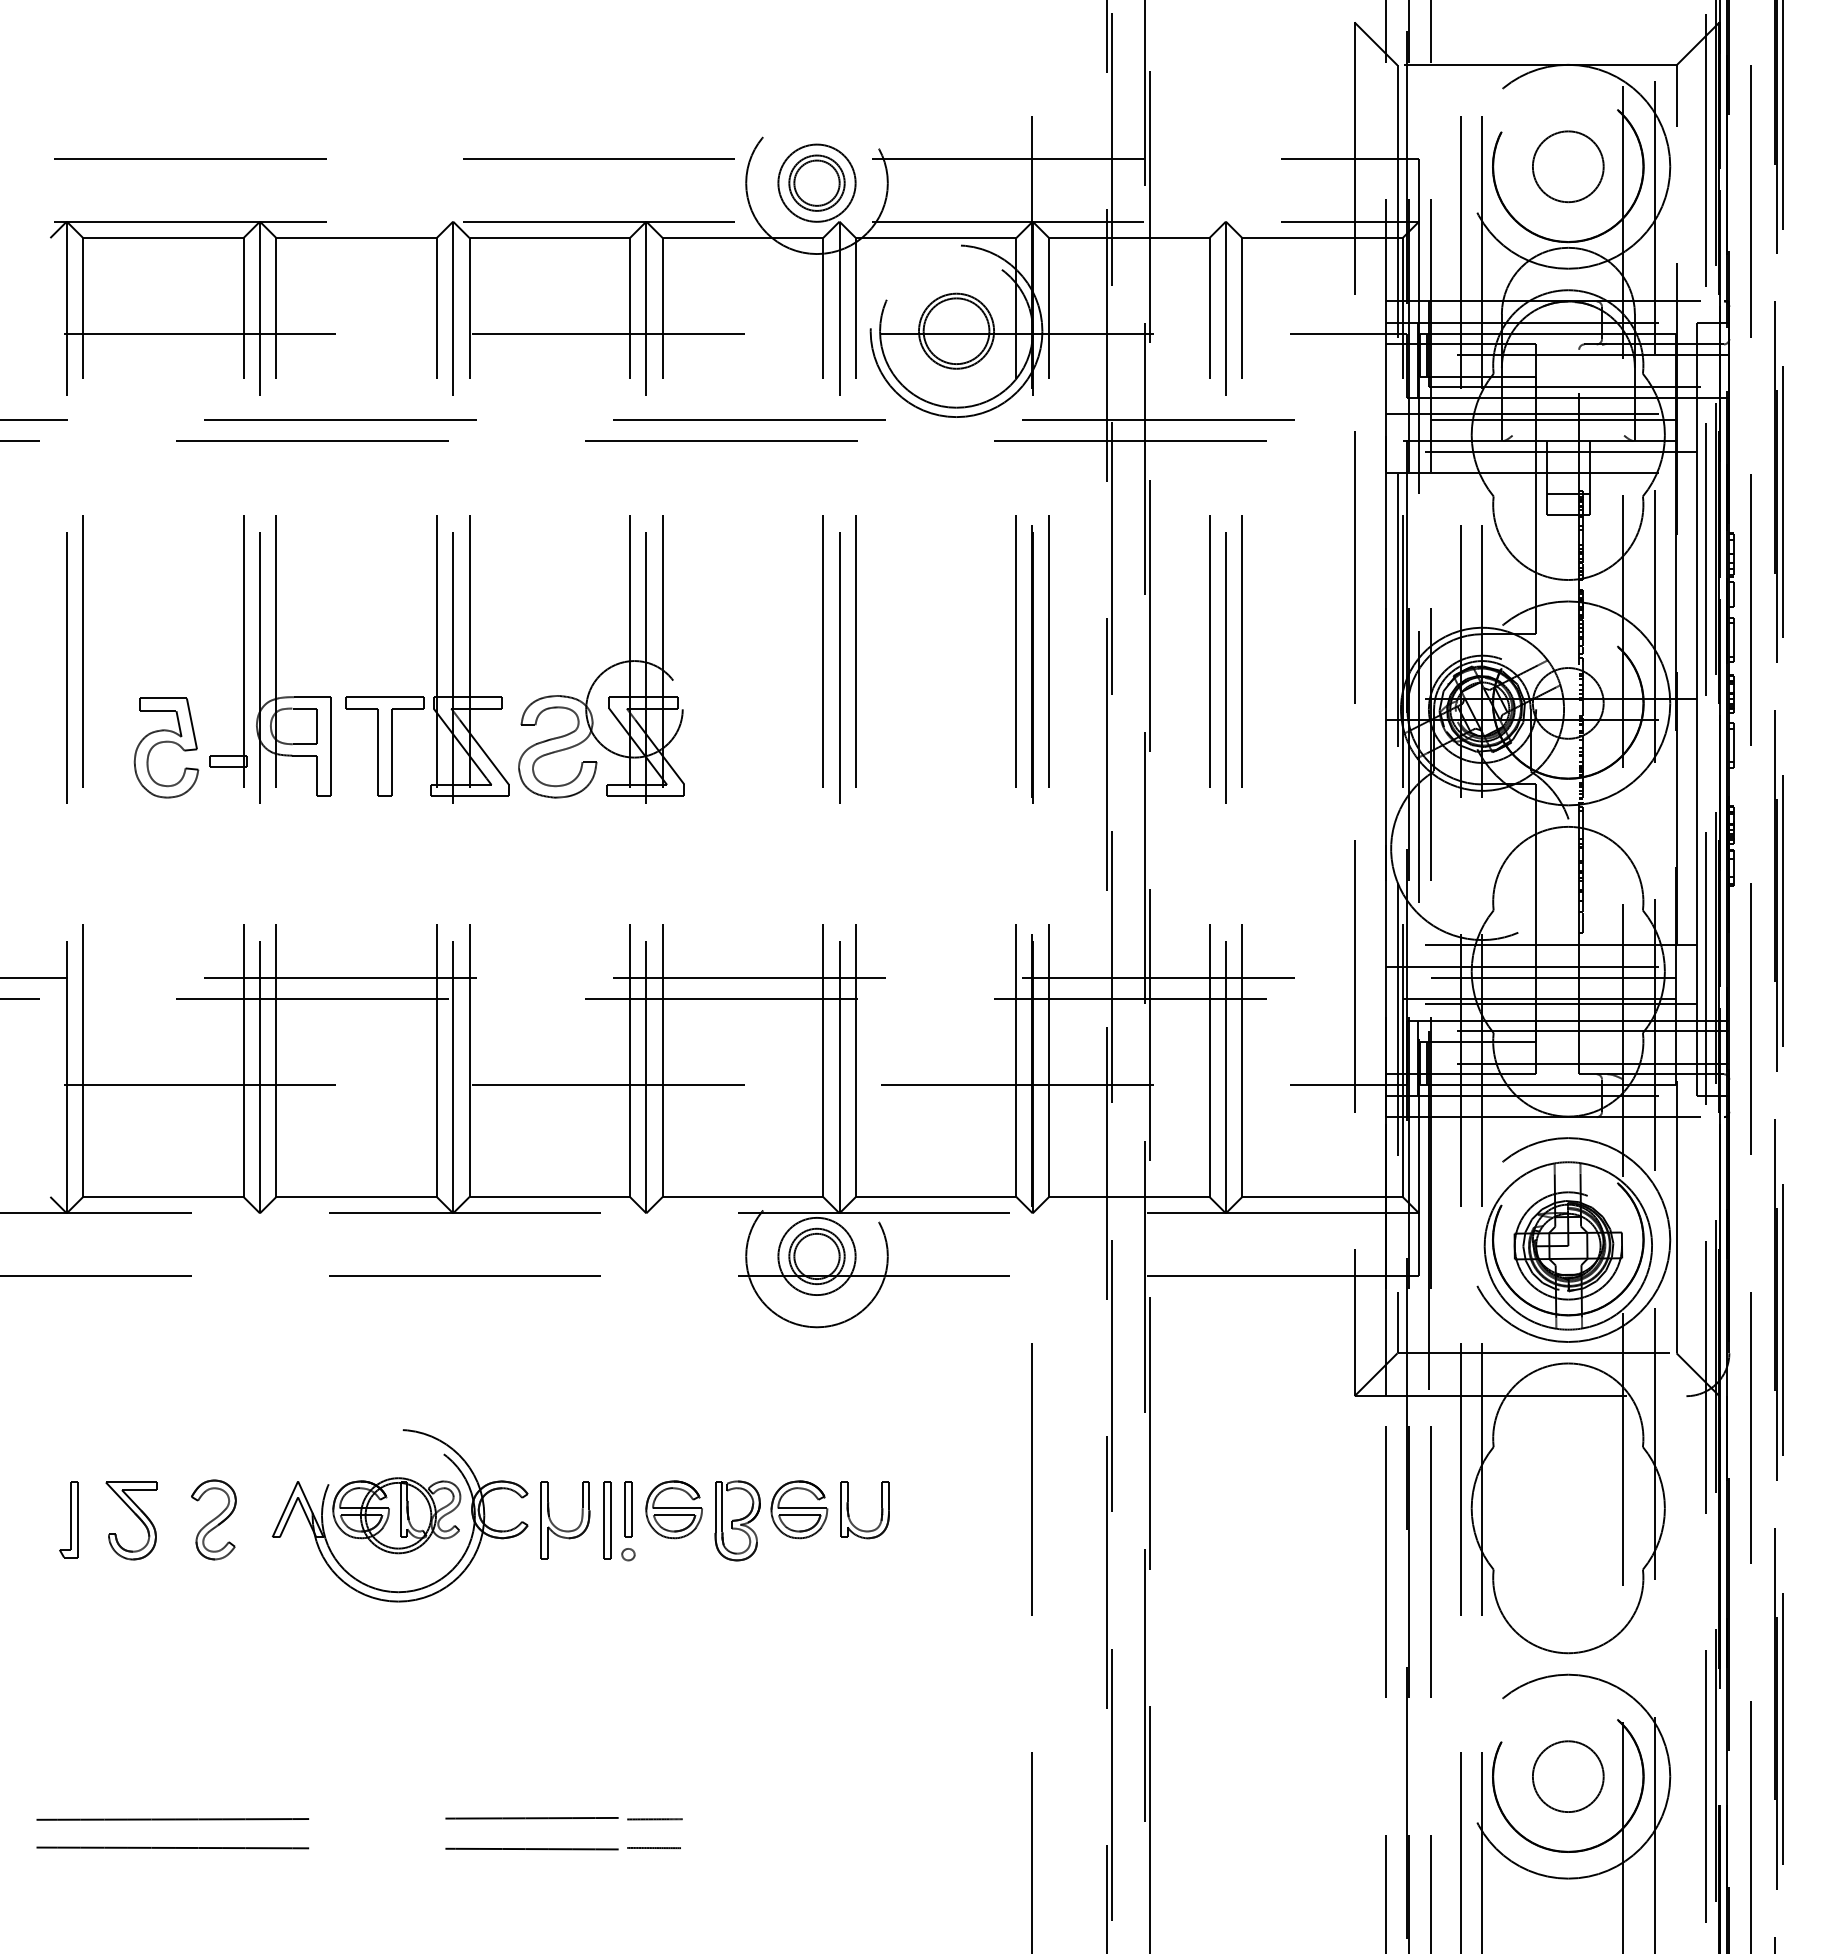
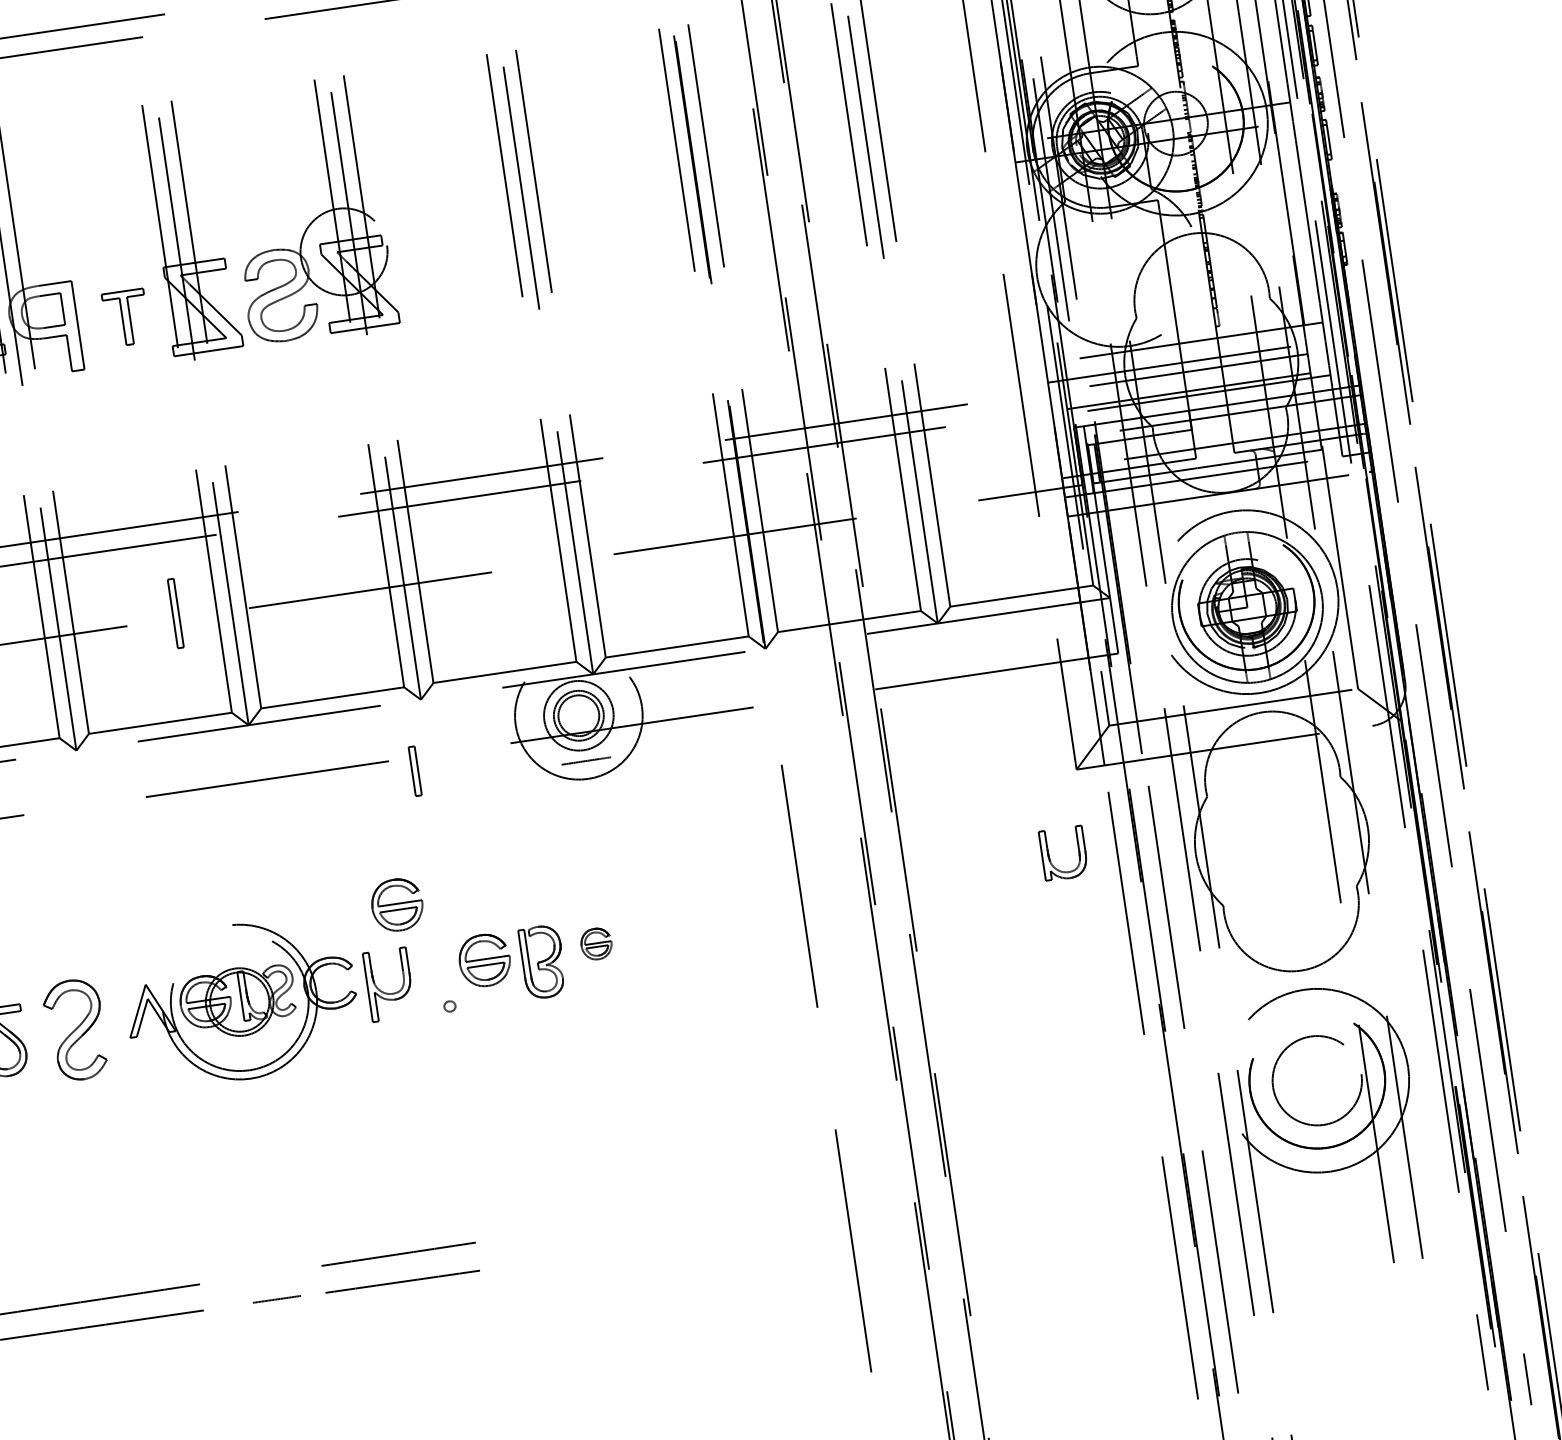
part: (384, 746) -> (126, 317), size x0.6
part: (586, 1434) -> (396, 904), added
part: (628, 1509) -> (415, 770), moved
part: (799, 1509) -> (596, 943), size x0.6
part: (849, 1513) -> (1050, 858), moved
part: (213, 1519) -> (75, 1029), size x1.4
part: (607, 1520) -> (175, 613), moved
circle: (1567, 1776) -> (1316, 1080), size x1.4
line: (654, 1819) -> (585, 761), moved
line: (653, 1848) -> (276, 1299), moved

